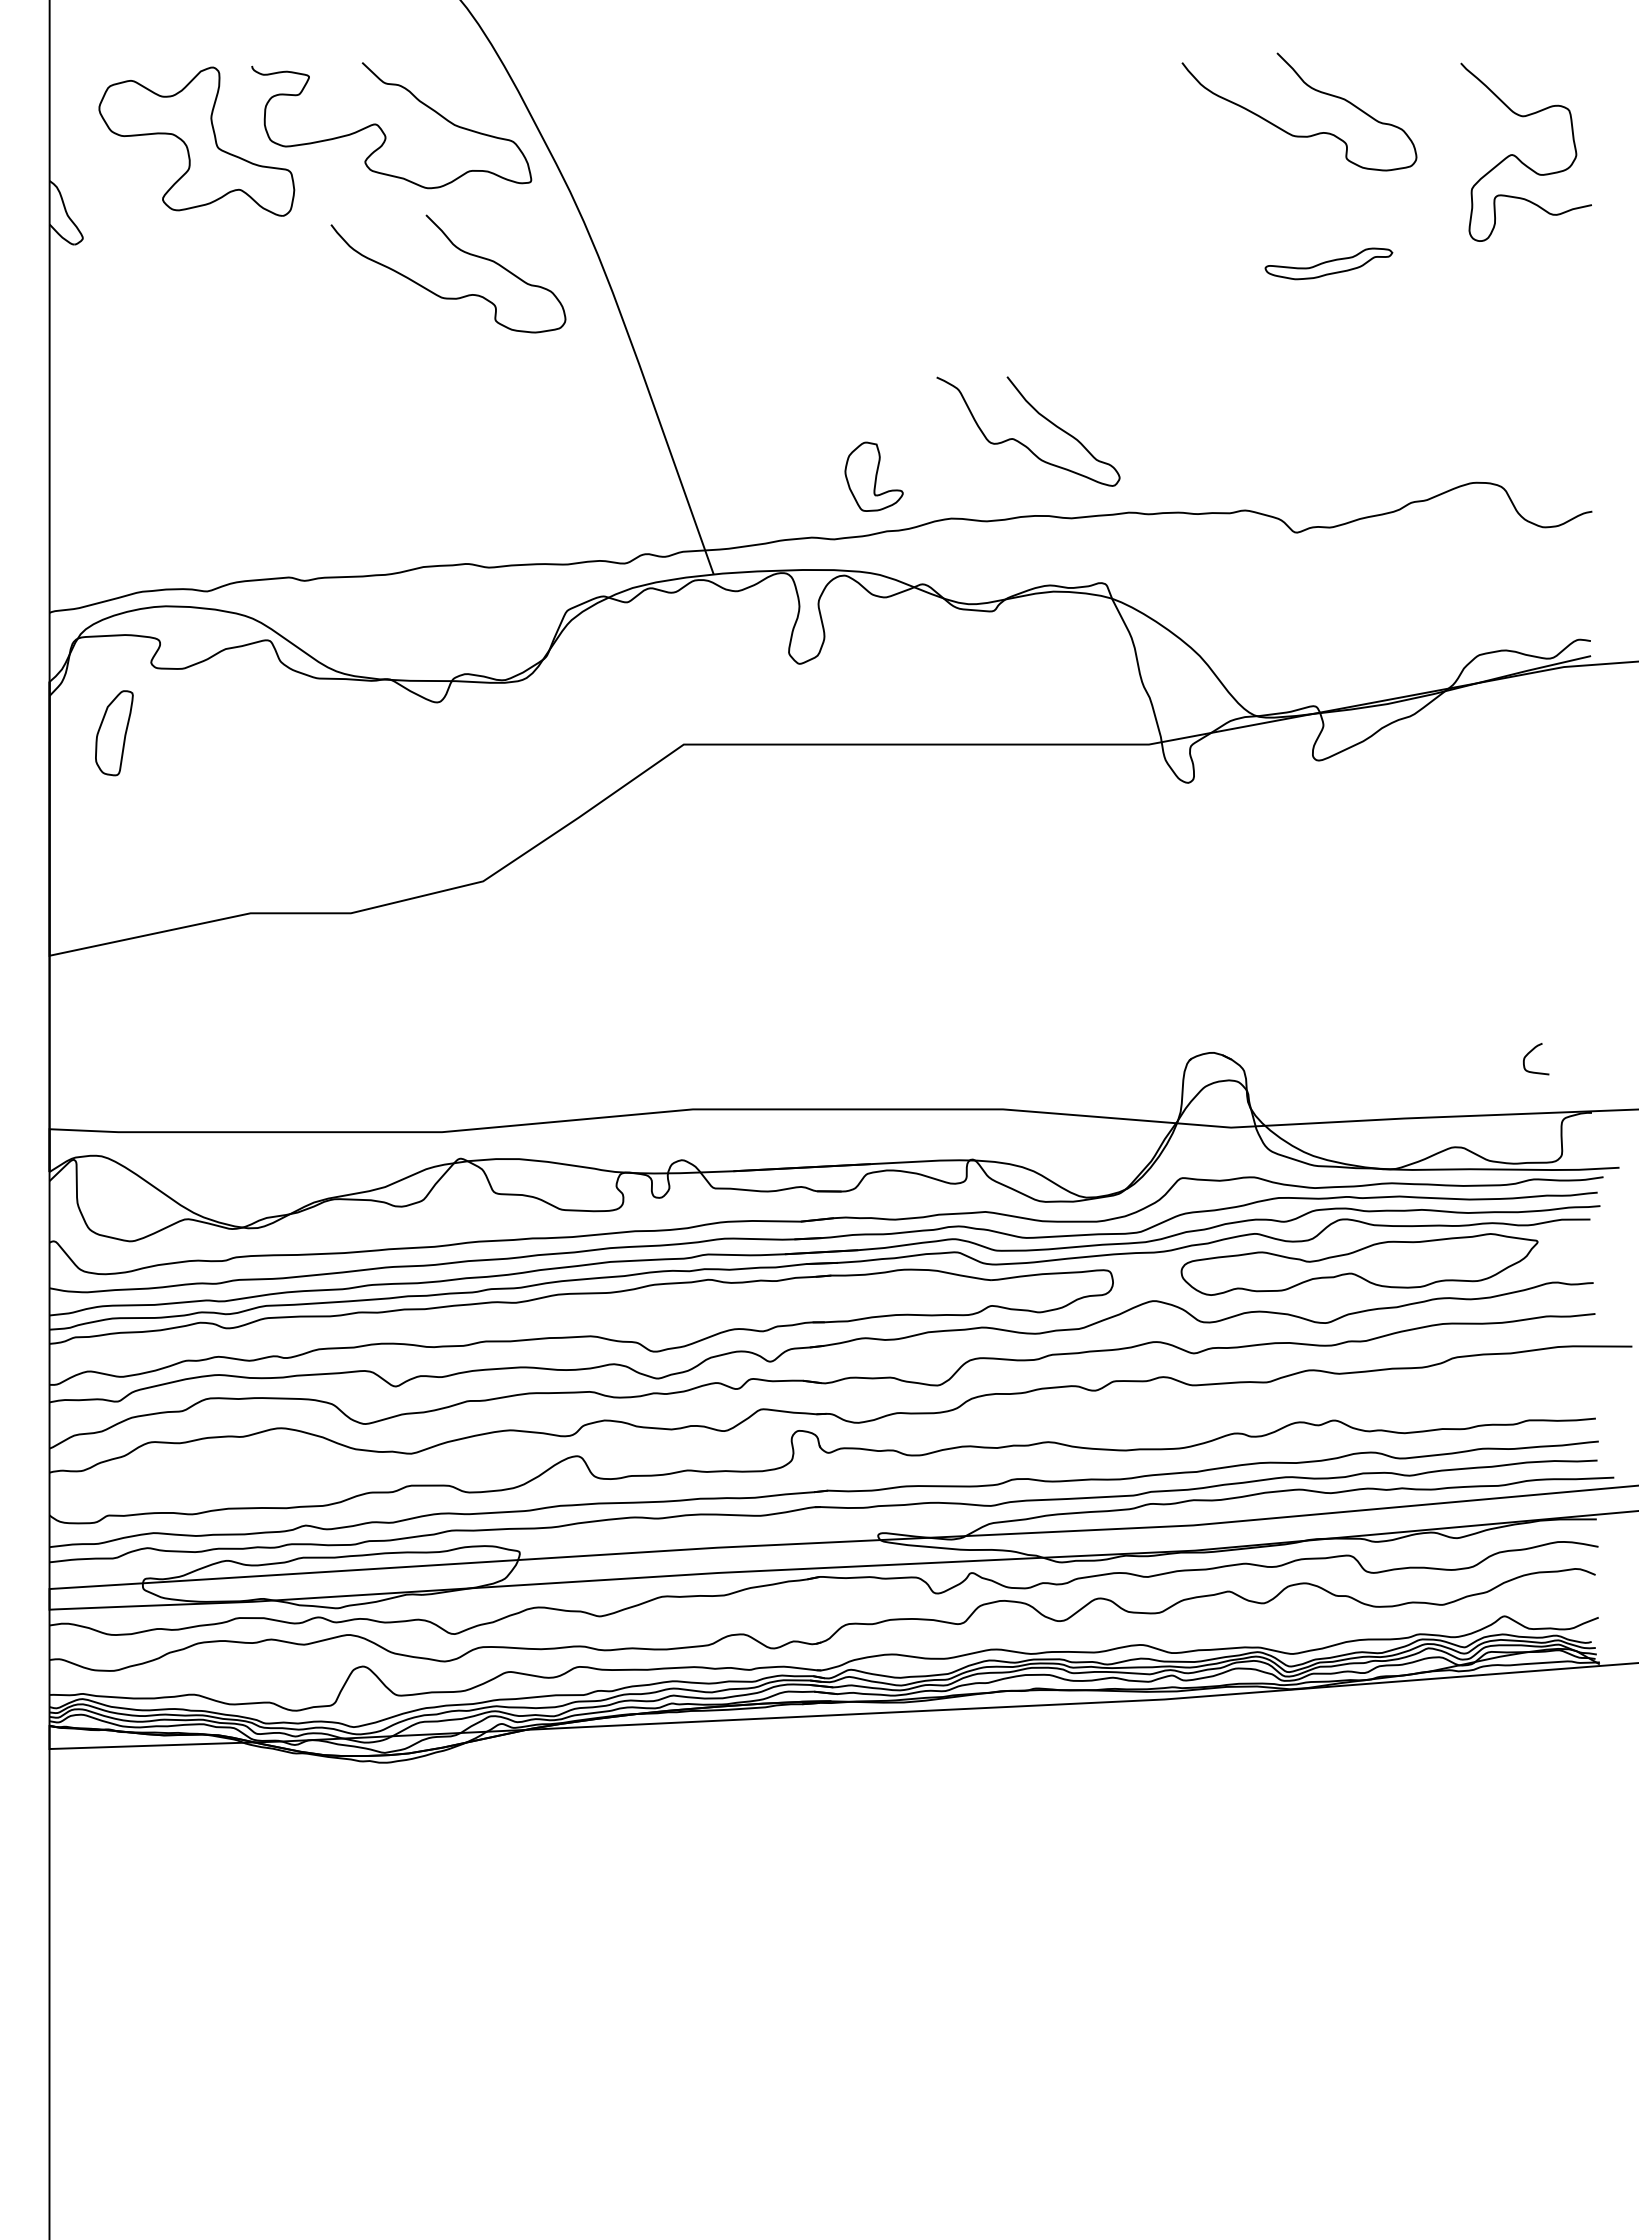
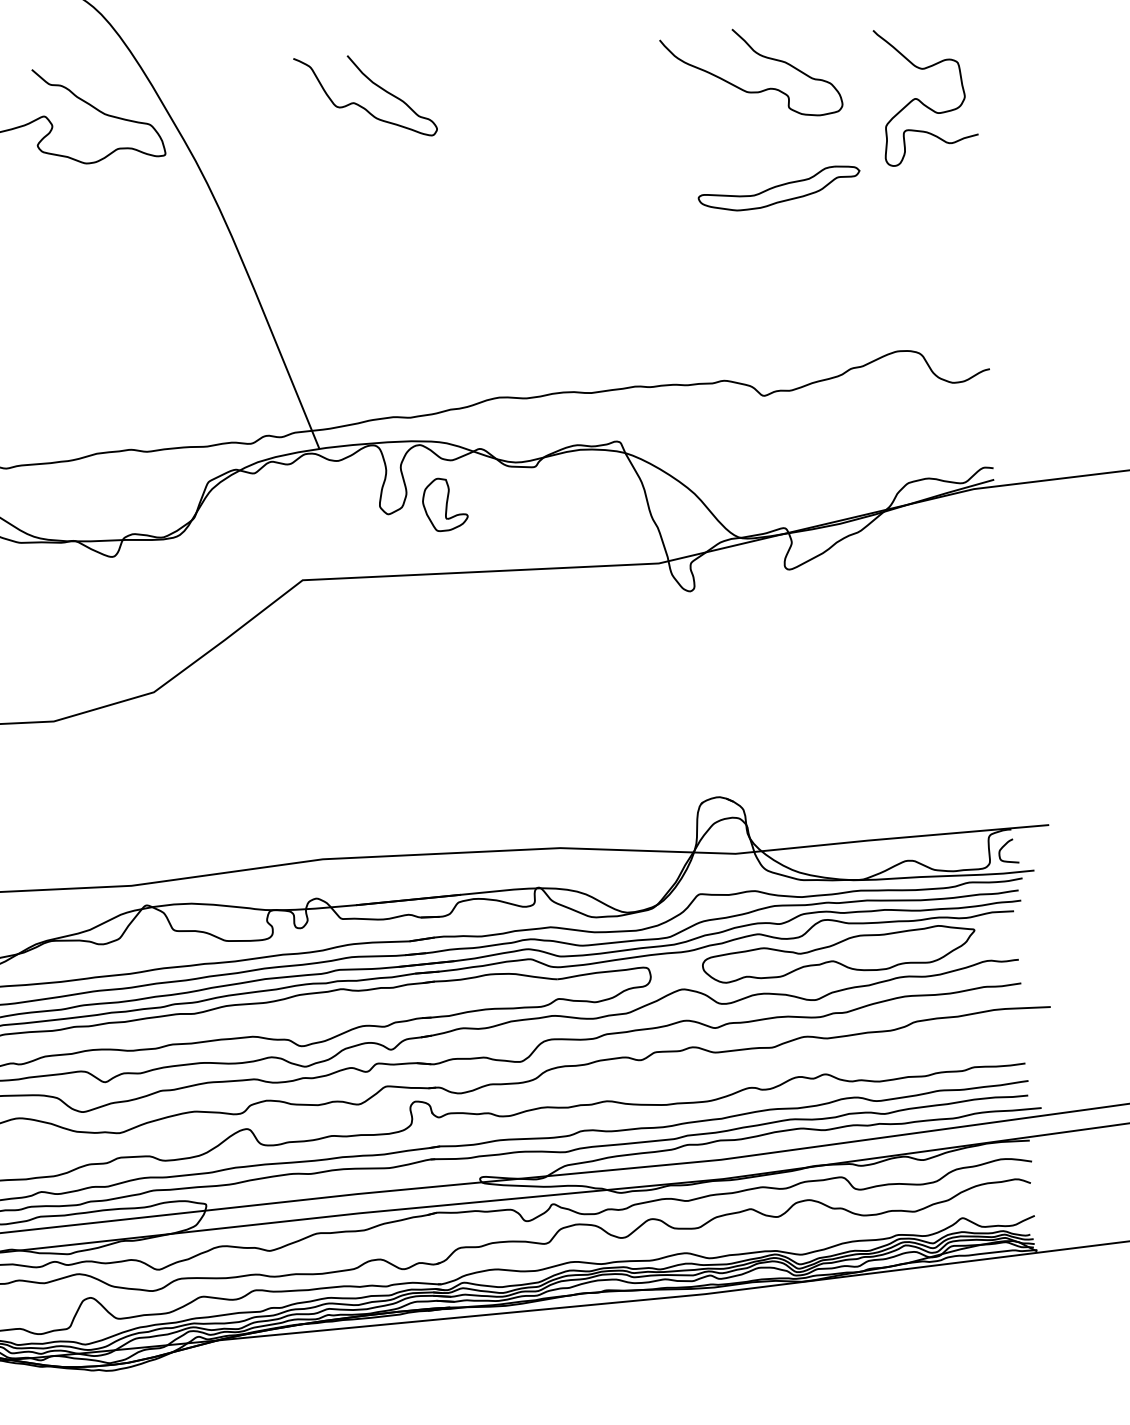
part: (1328, 263) -> (778, 188), size x1.67
curve: (436, 293) -> (97, 243), removed
curve: (1020, 441) -> (359, 104), moved
part: (873, 476) -> (444, 504), moved
curve: (1532, 1051) -> (1005, 845), moved

